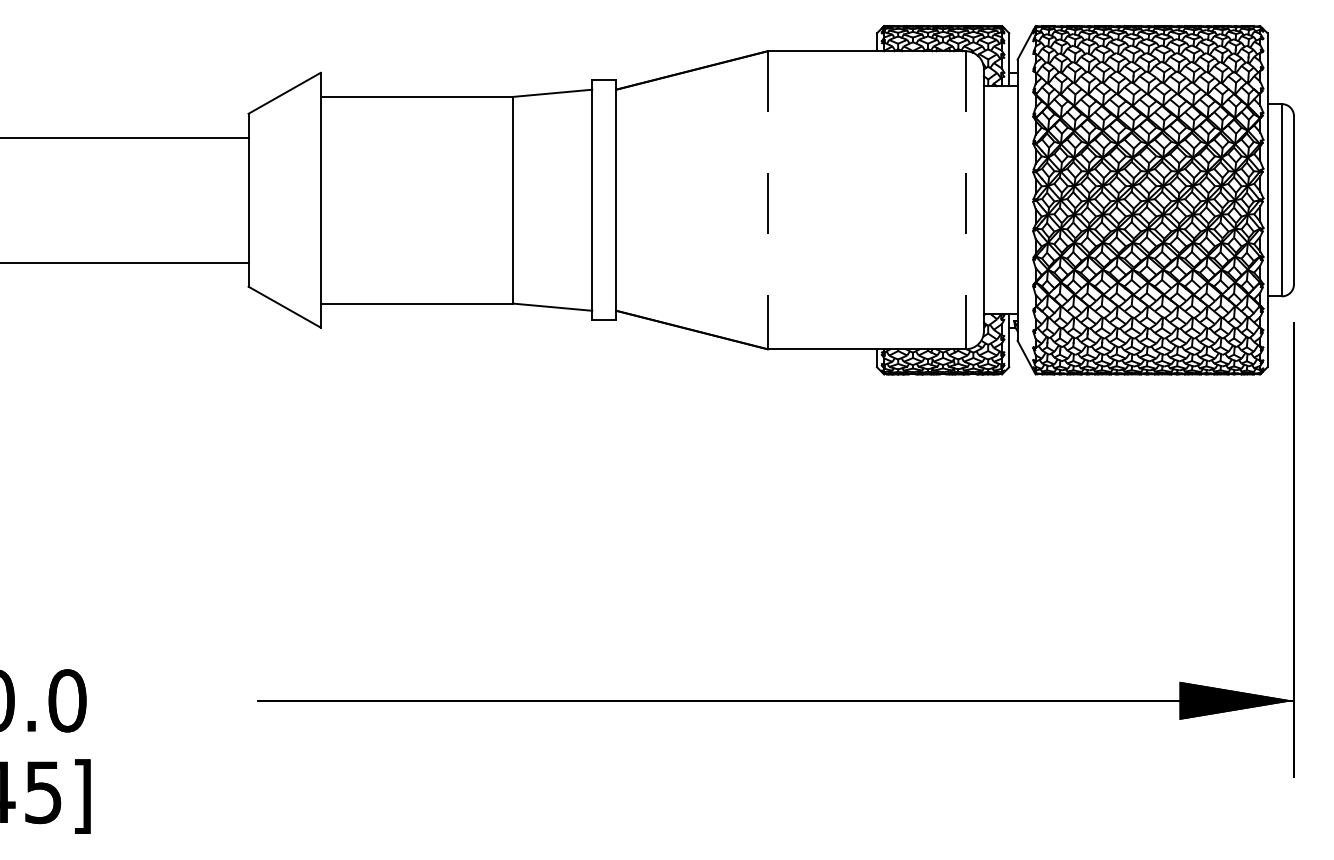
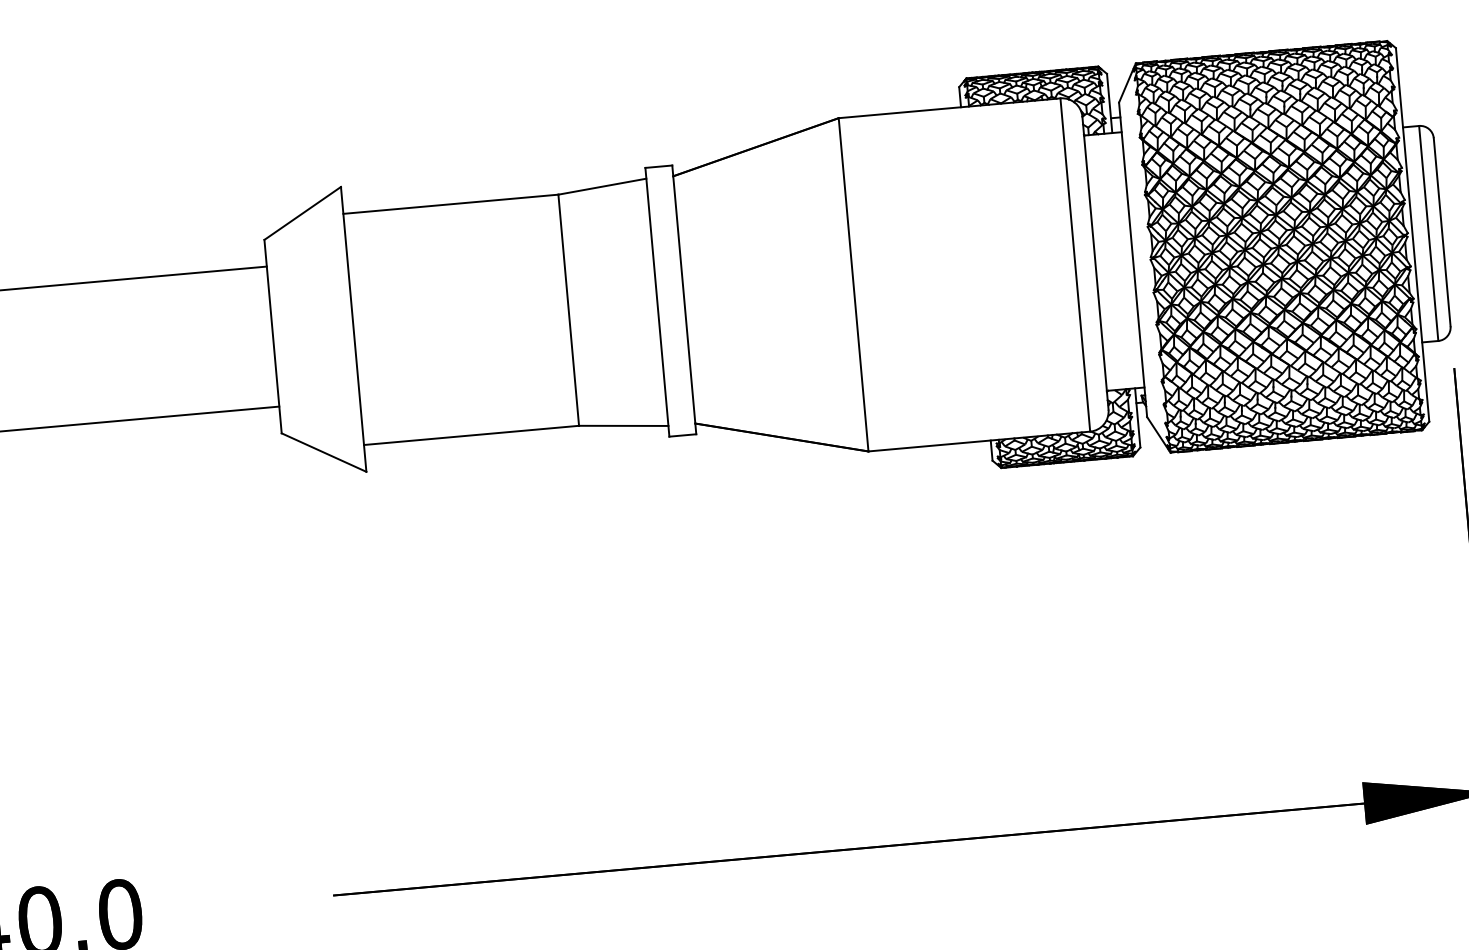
line: (767, 200) -> (853, 285), dashed -> solid
line: (965, 200) -> (1074, 265), dashed -> solid

